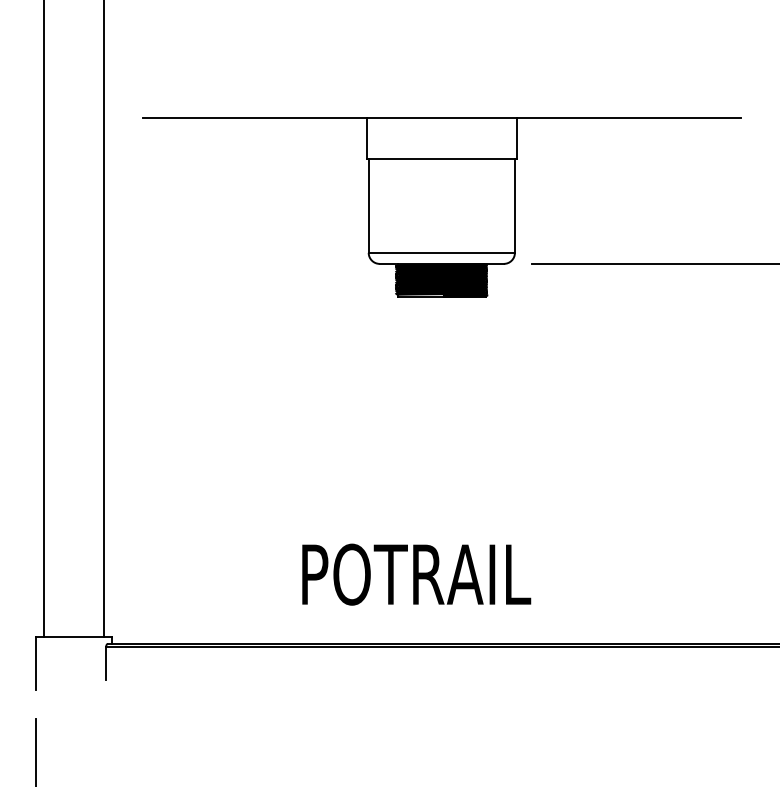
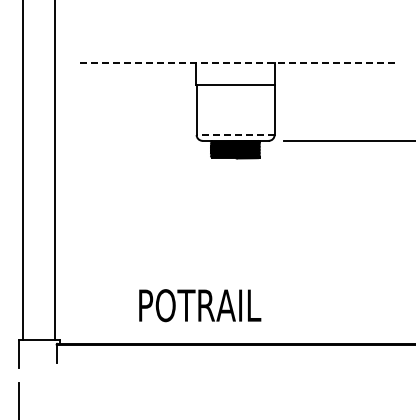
line: (441, 118) -> (235, 63), solid -> dashed
line: (441, 253) -> (235, 135), solid -> dashed
text: (417, 574) -> (200, 305), moved

